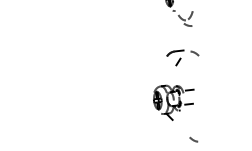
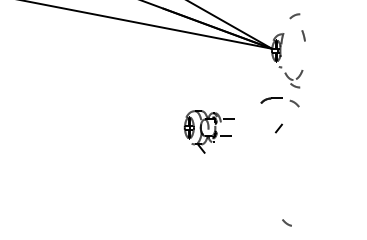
part: (182, 54) -> (279, 102), moved
part: (174, 102) -> (208, 131), moved

